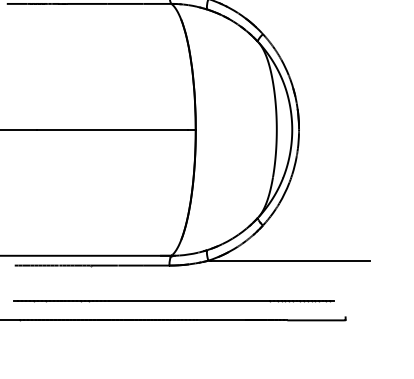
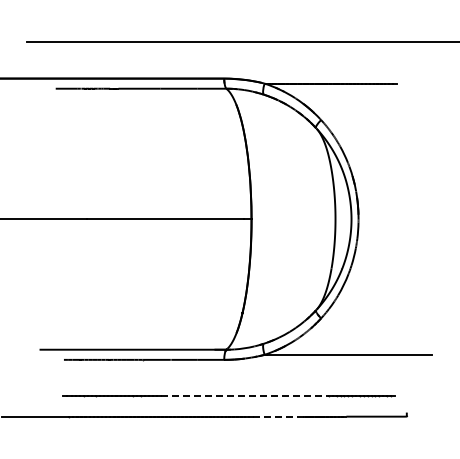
line: (189, 300) -> (245, 396), solid -> dashed
line: (221, 320) -> (278, 416), solid -> dashed

